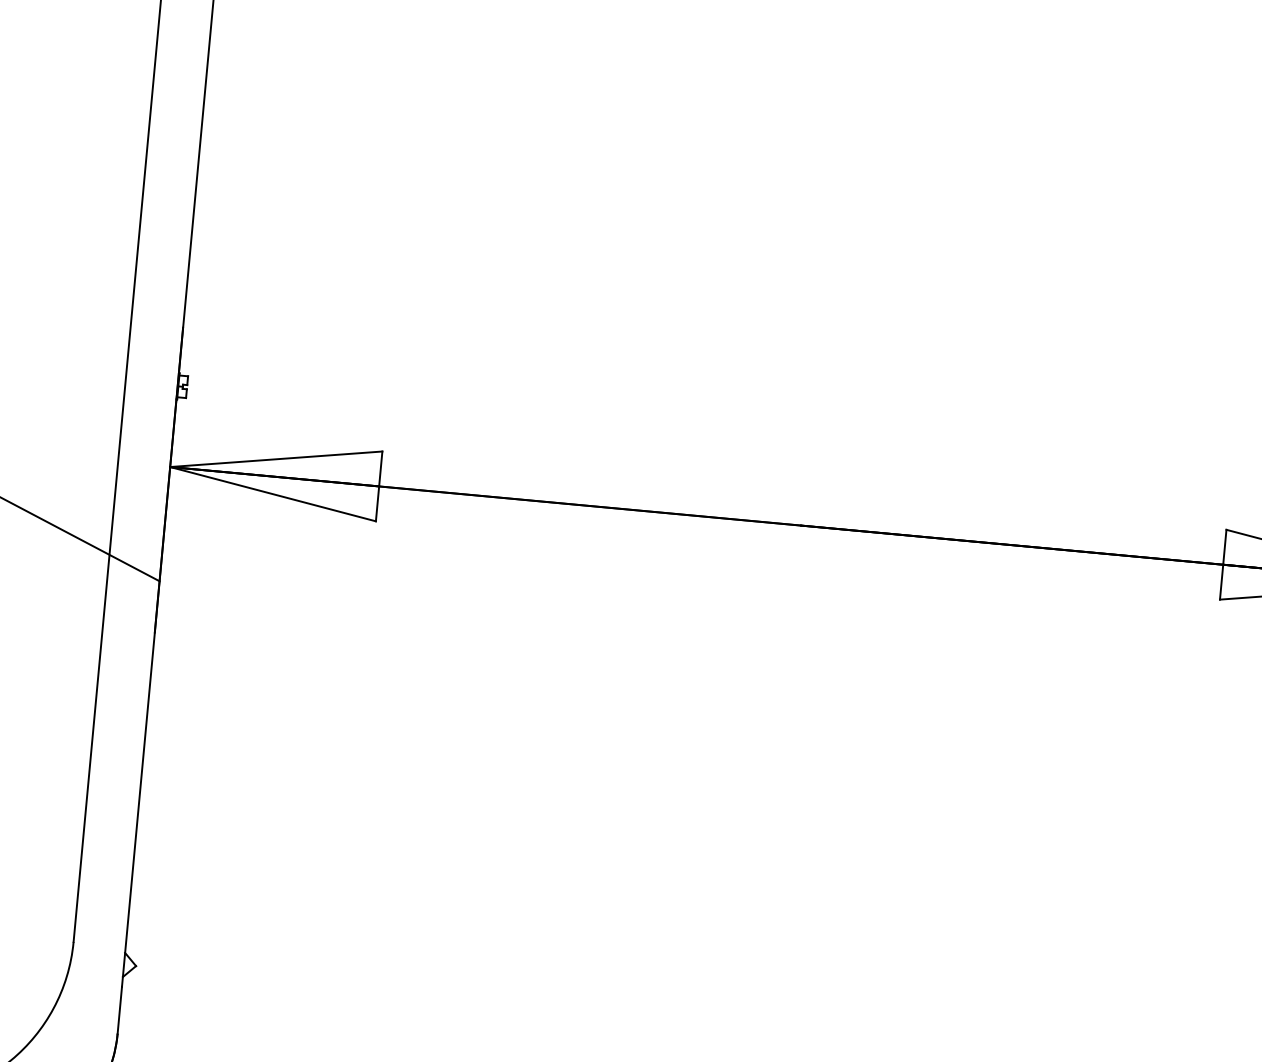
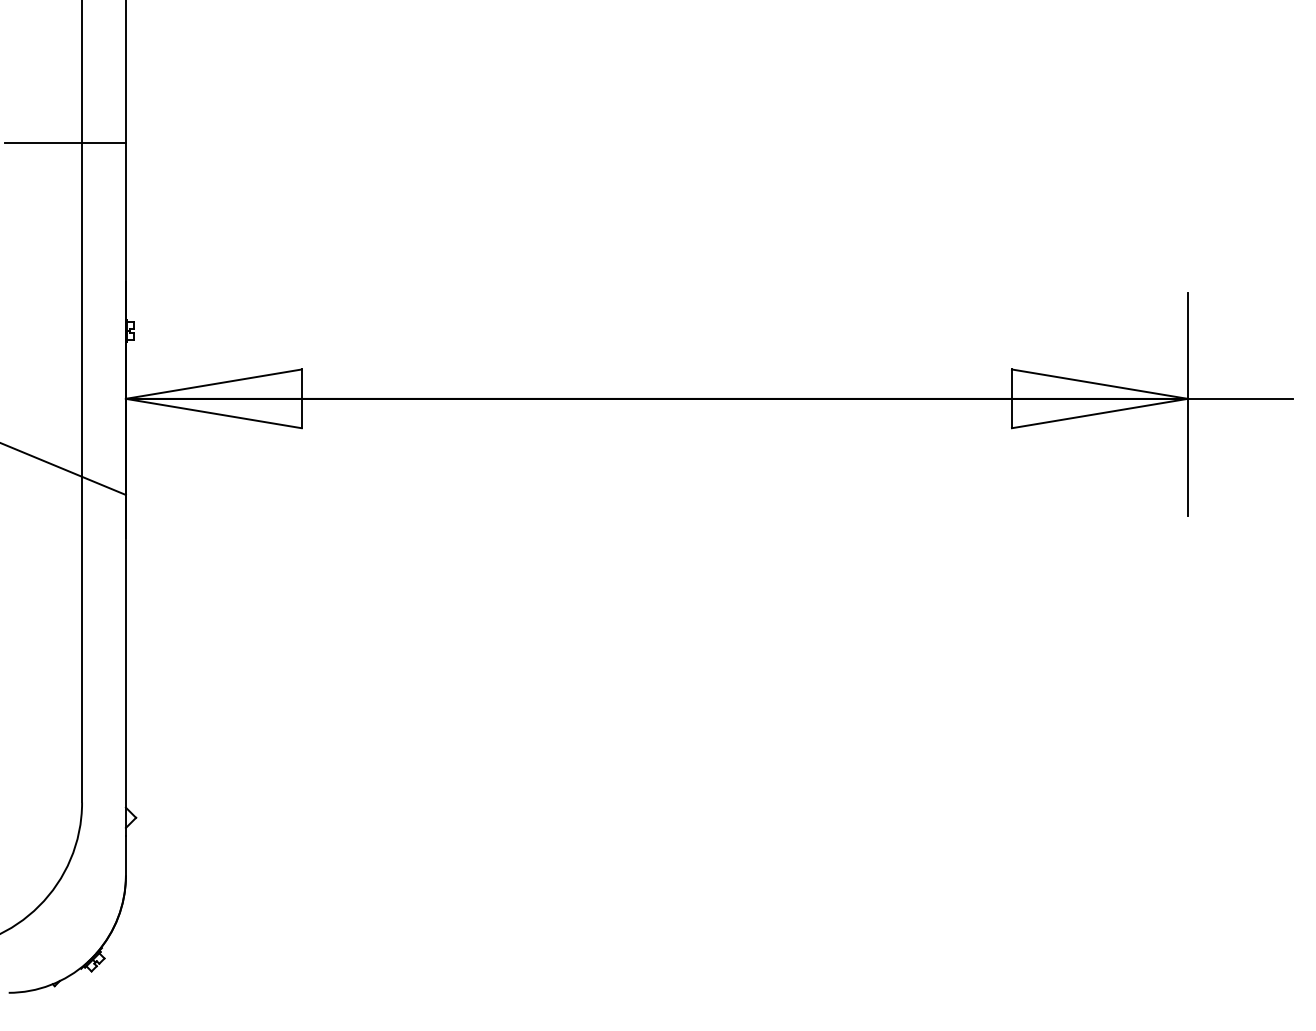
line: (126, 155) -> (65, 142), added

